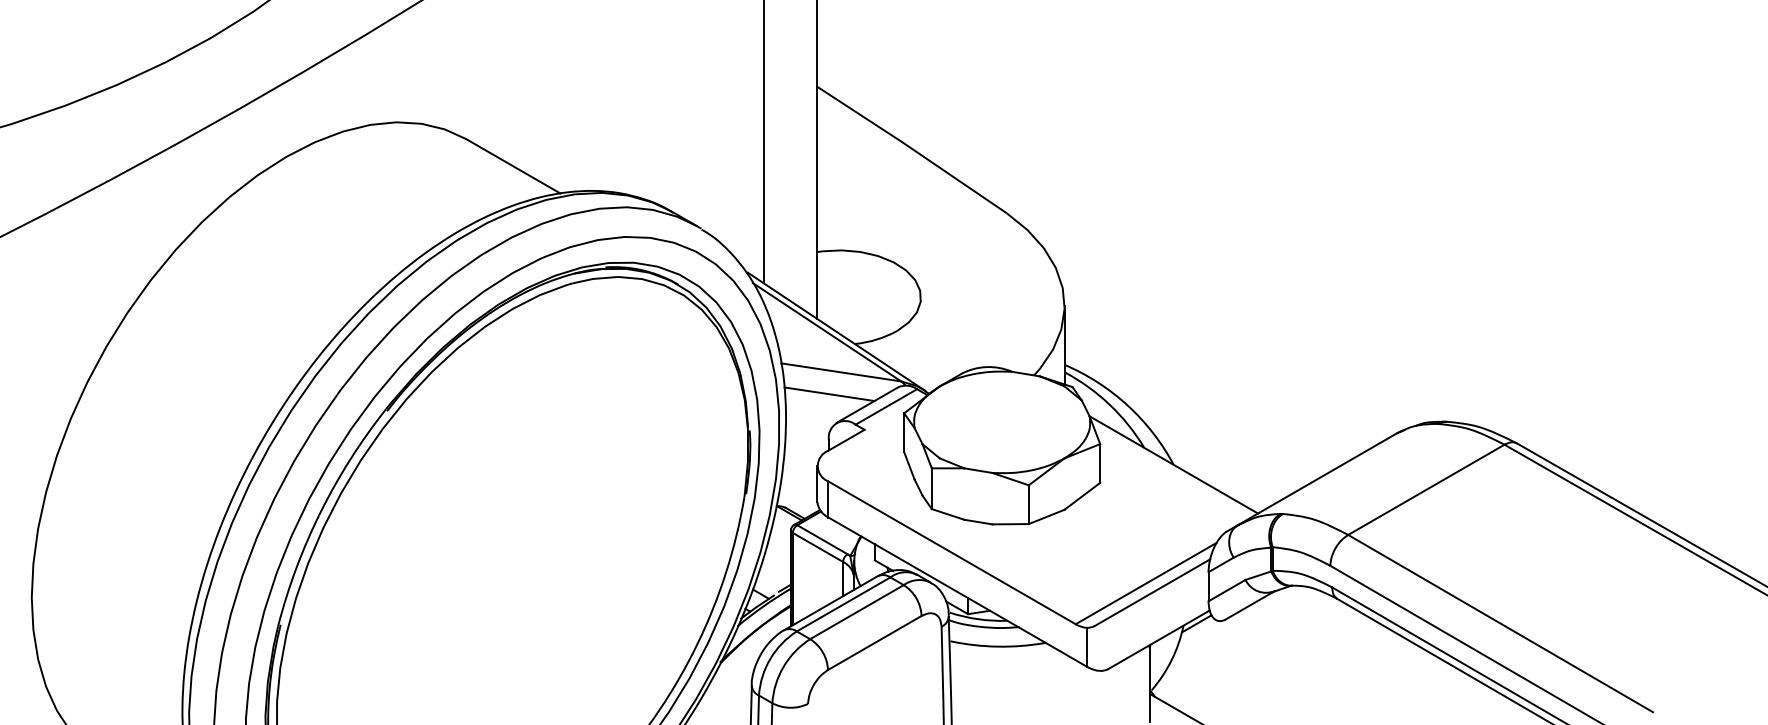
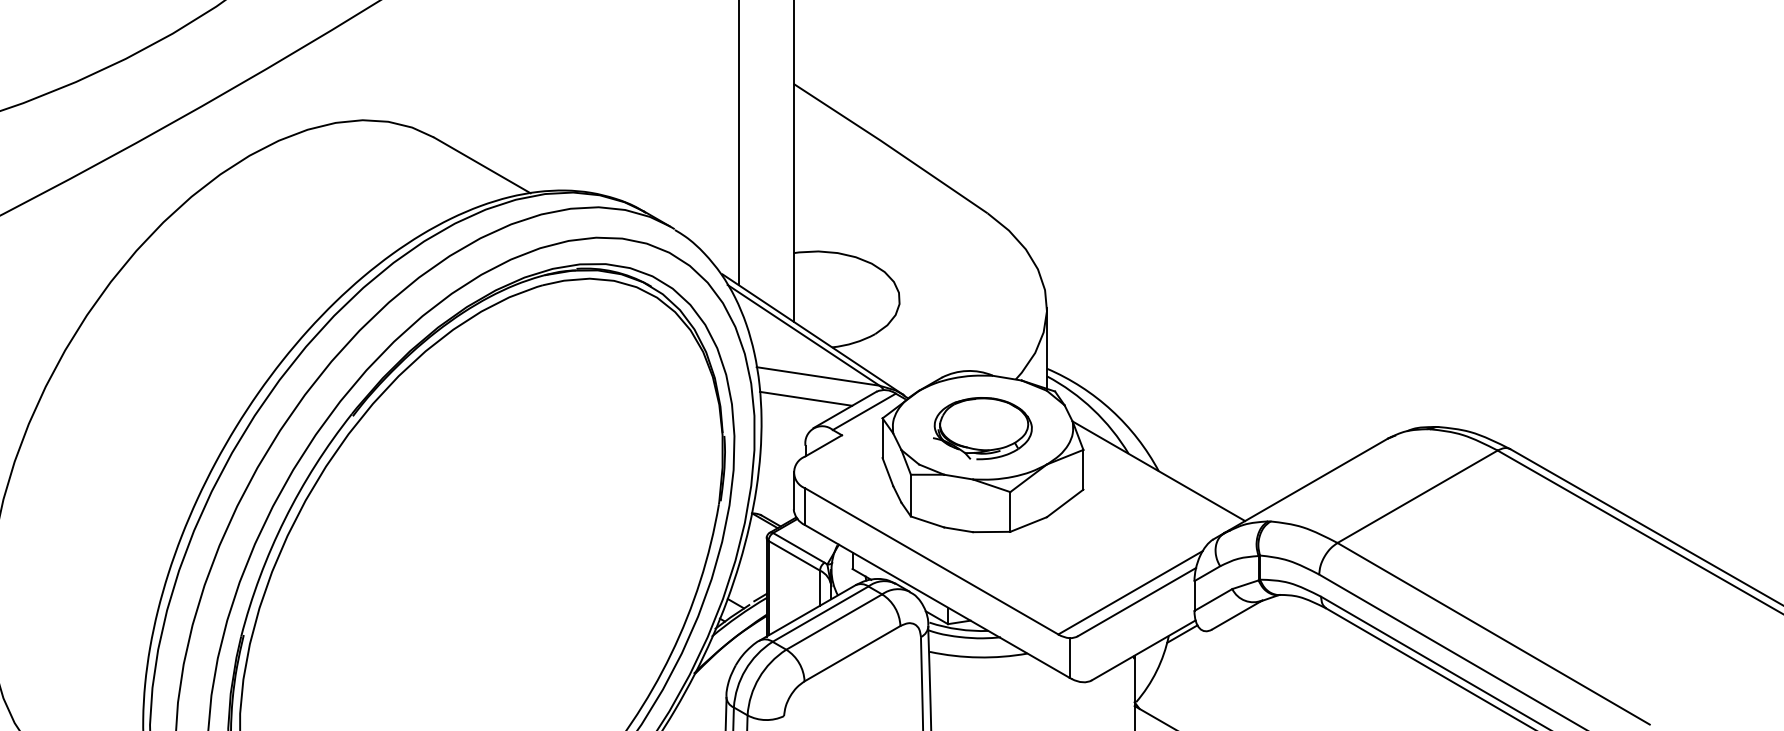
part: (1001, 423) -> (982, 428), added

